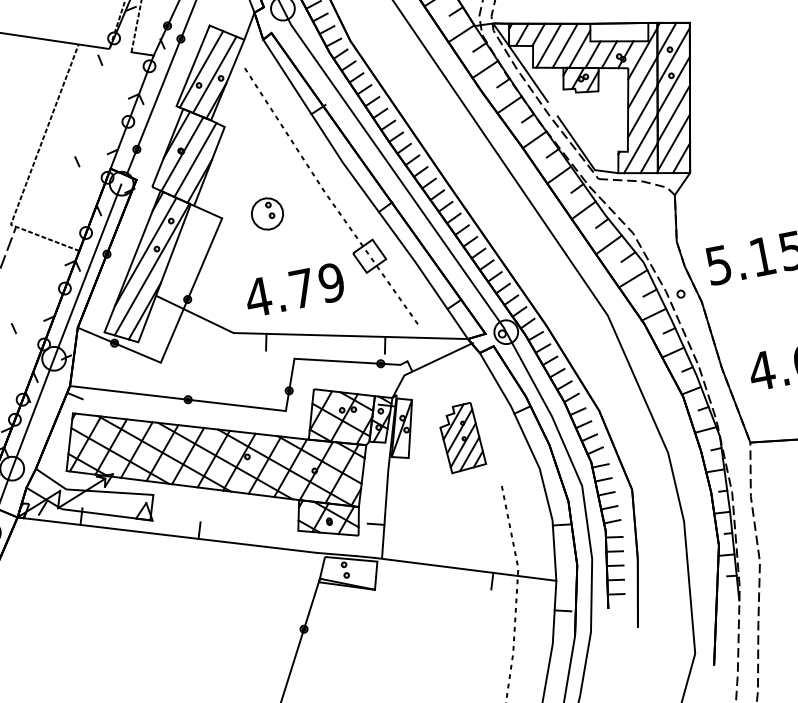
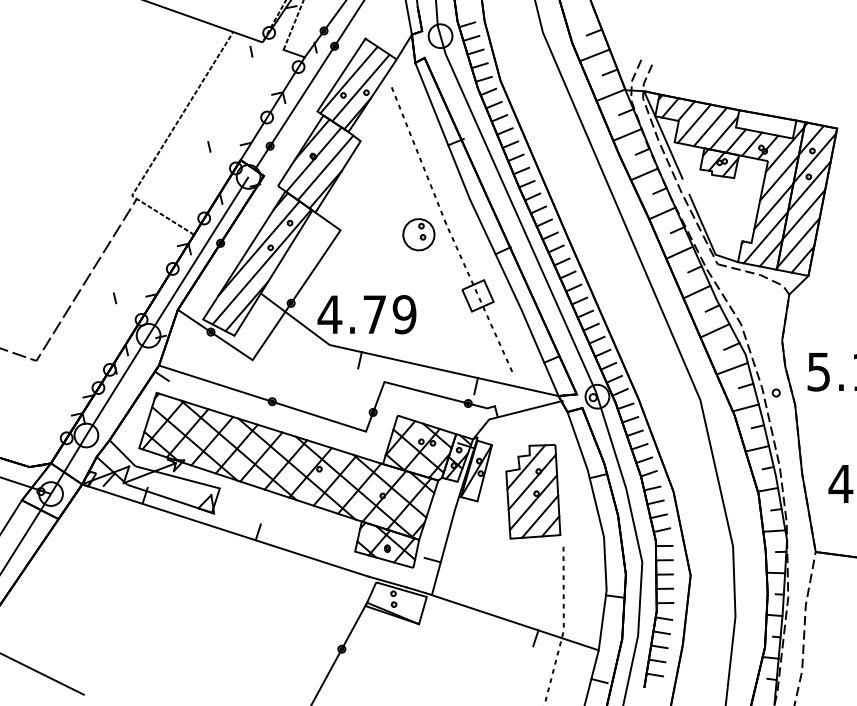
part: (267, 213) -> (418, 234), moved
text: (294, 290) -> (366, 314), moved
part: (461, 437) -> (533, 491), size x1.43

